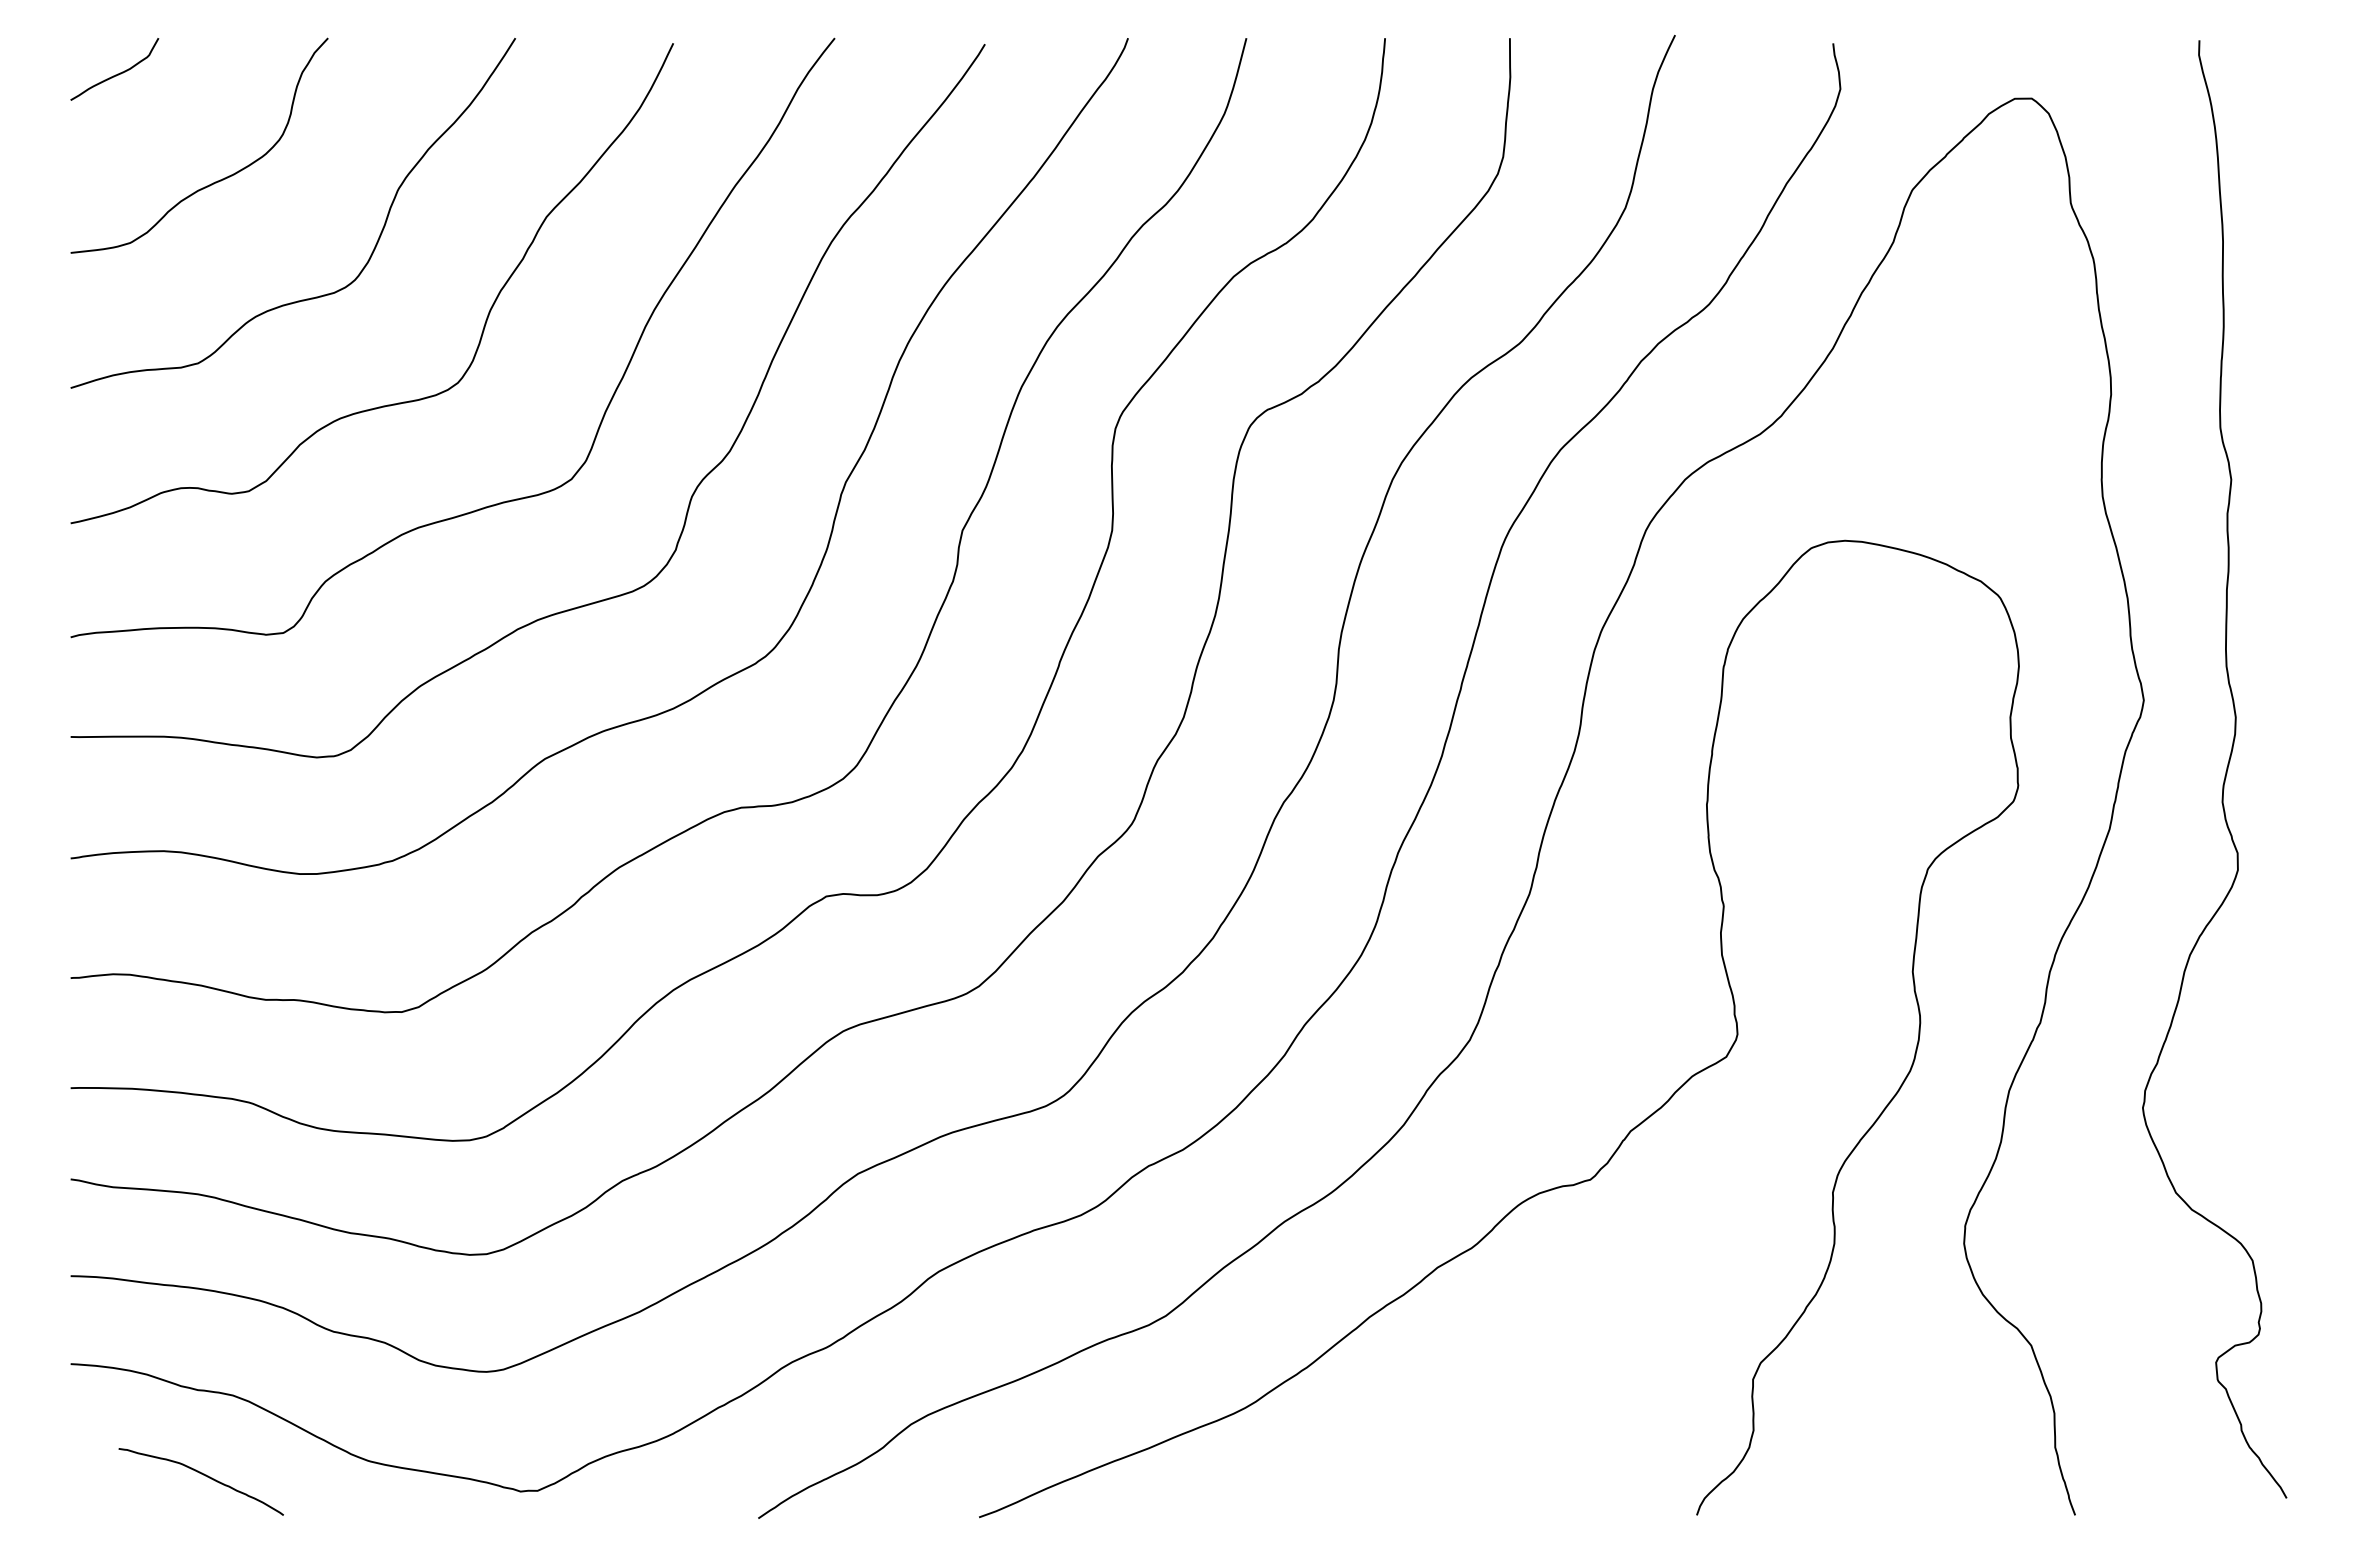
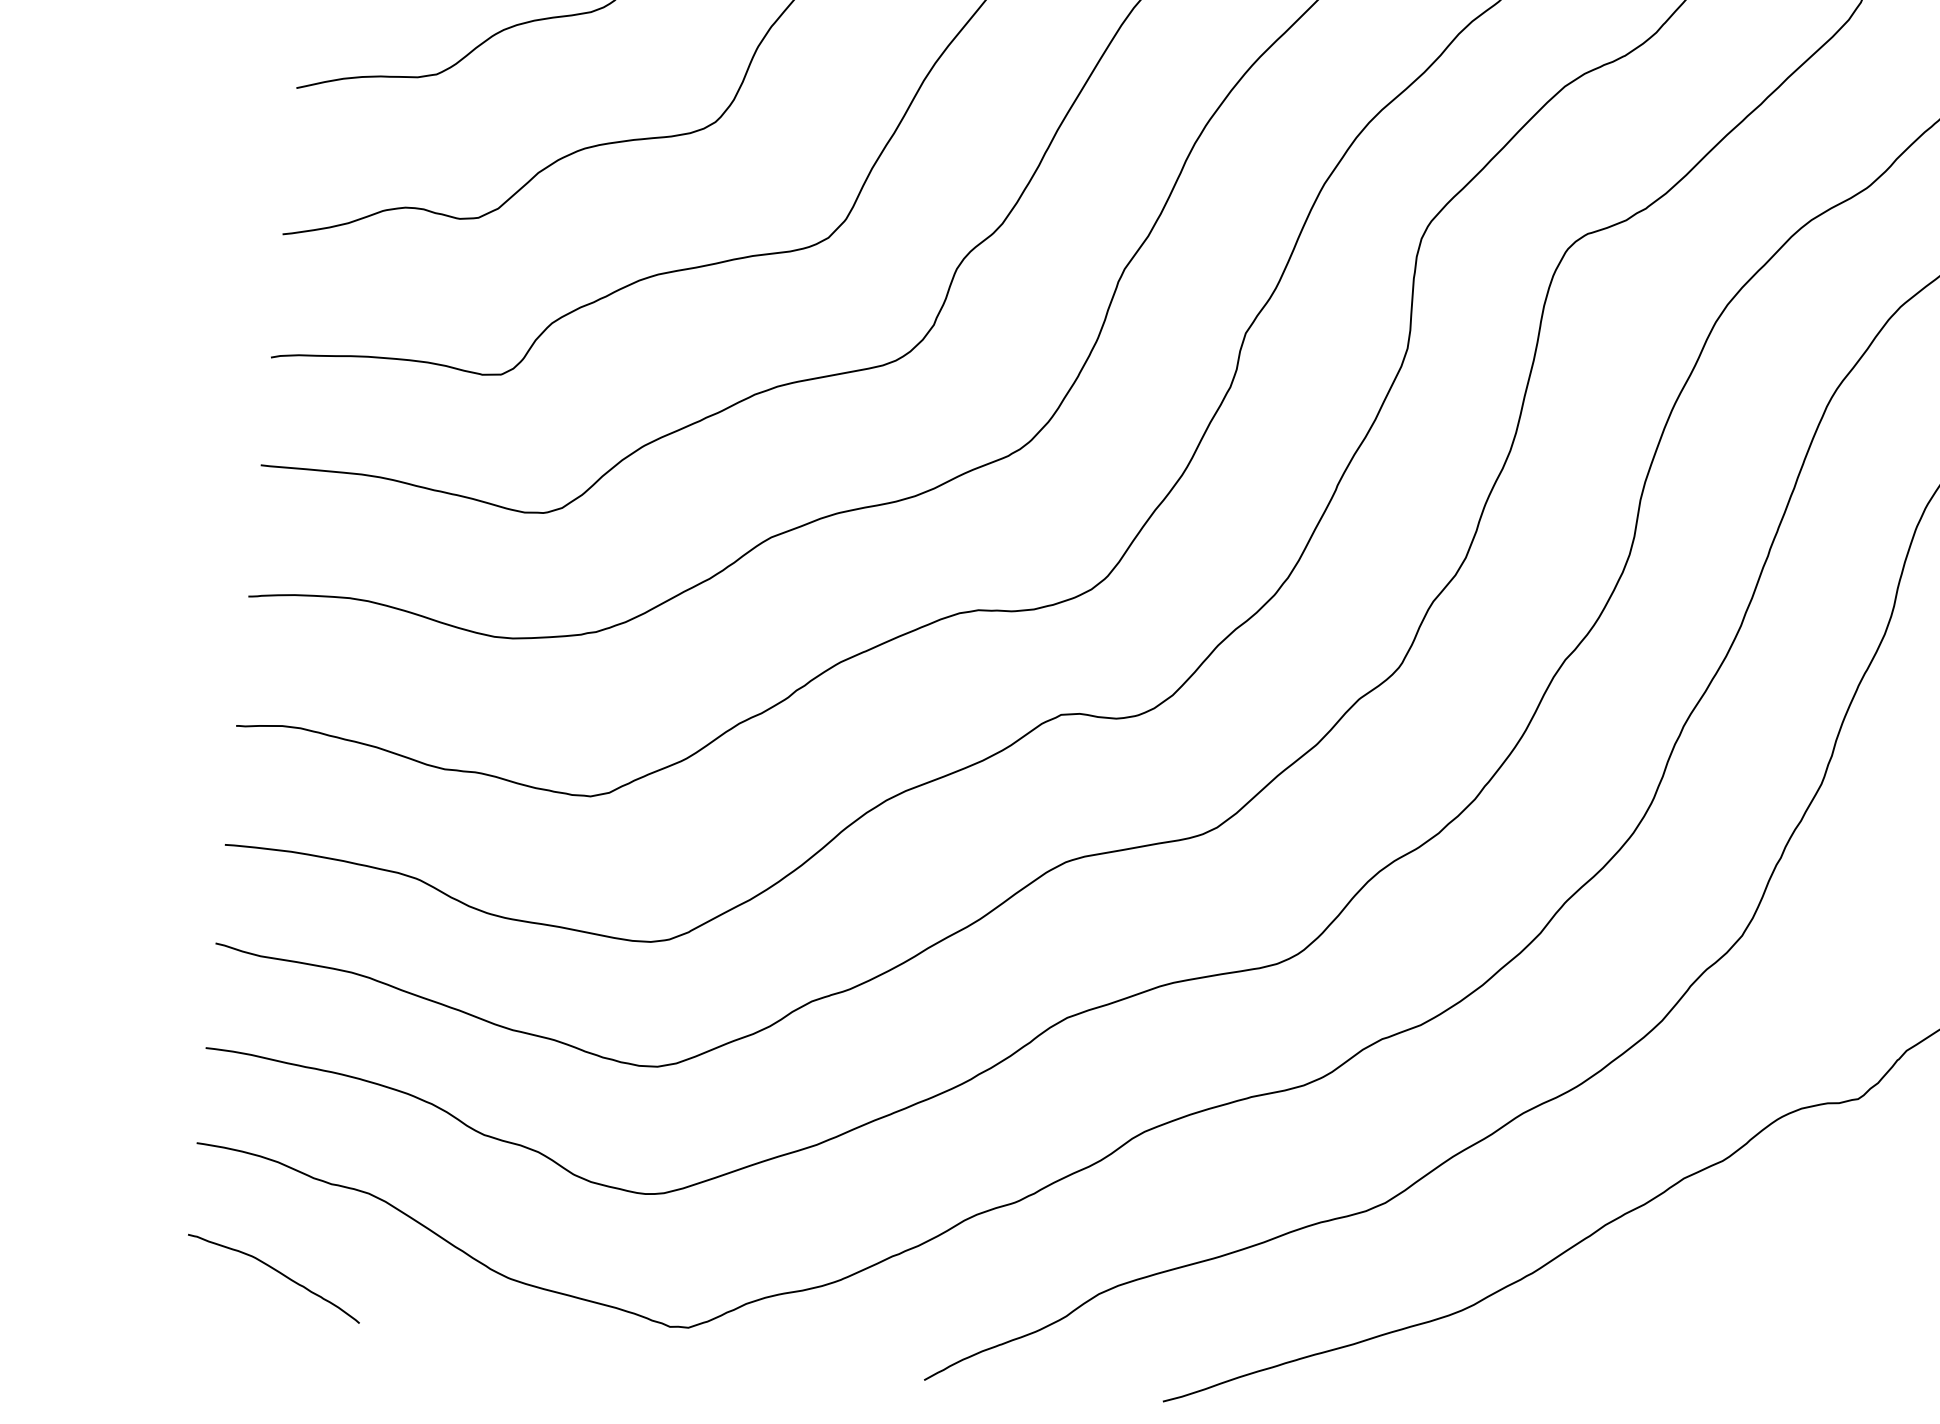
curve: (203, 1475) -> (276, 1272), moved

